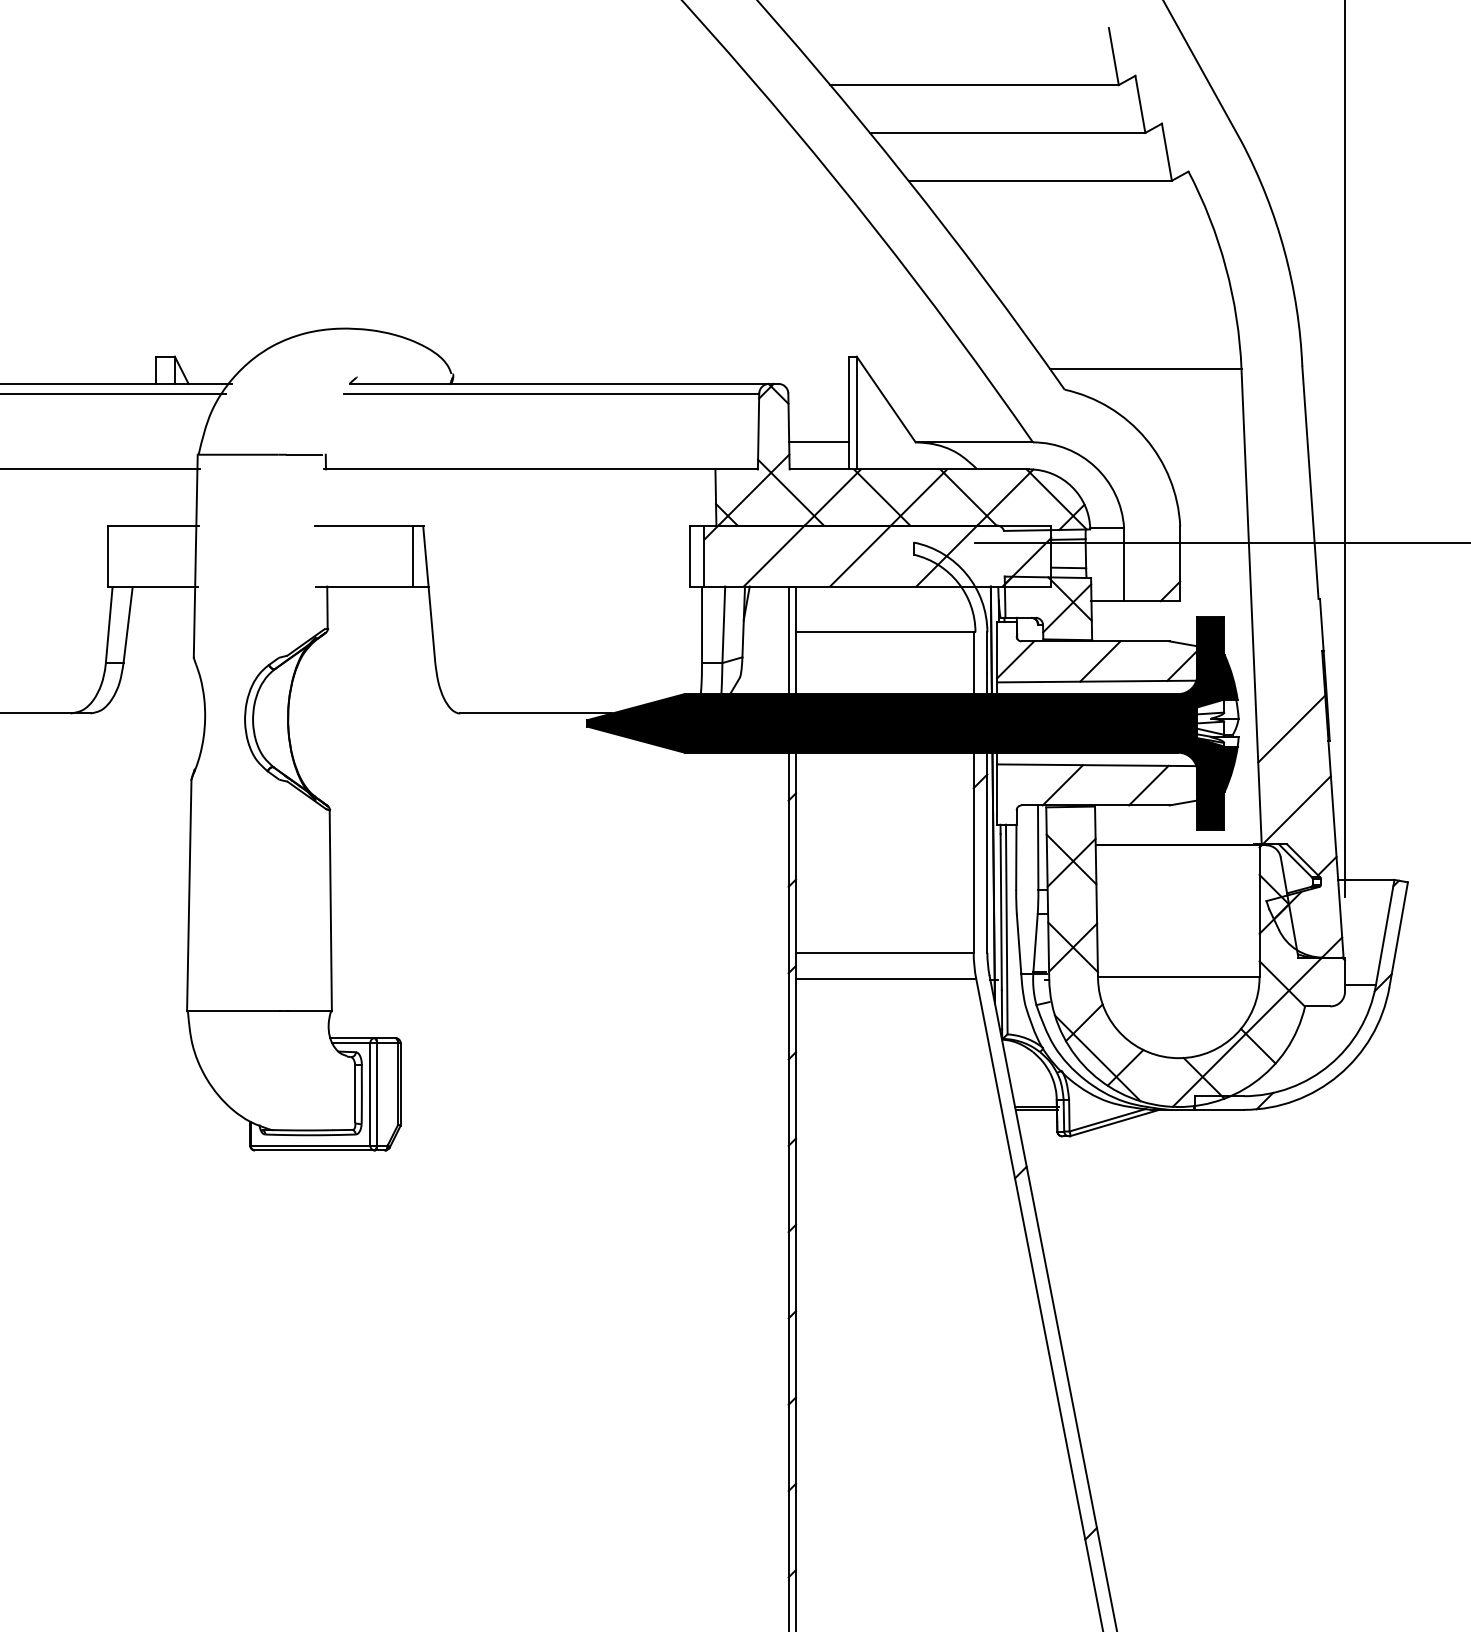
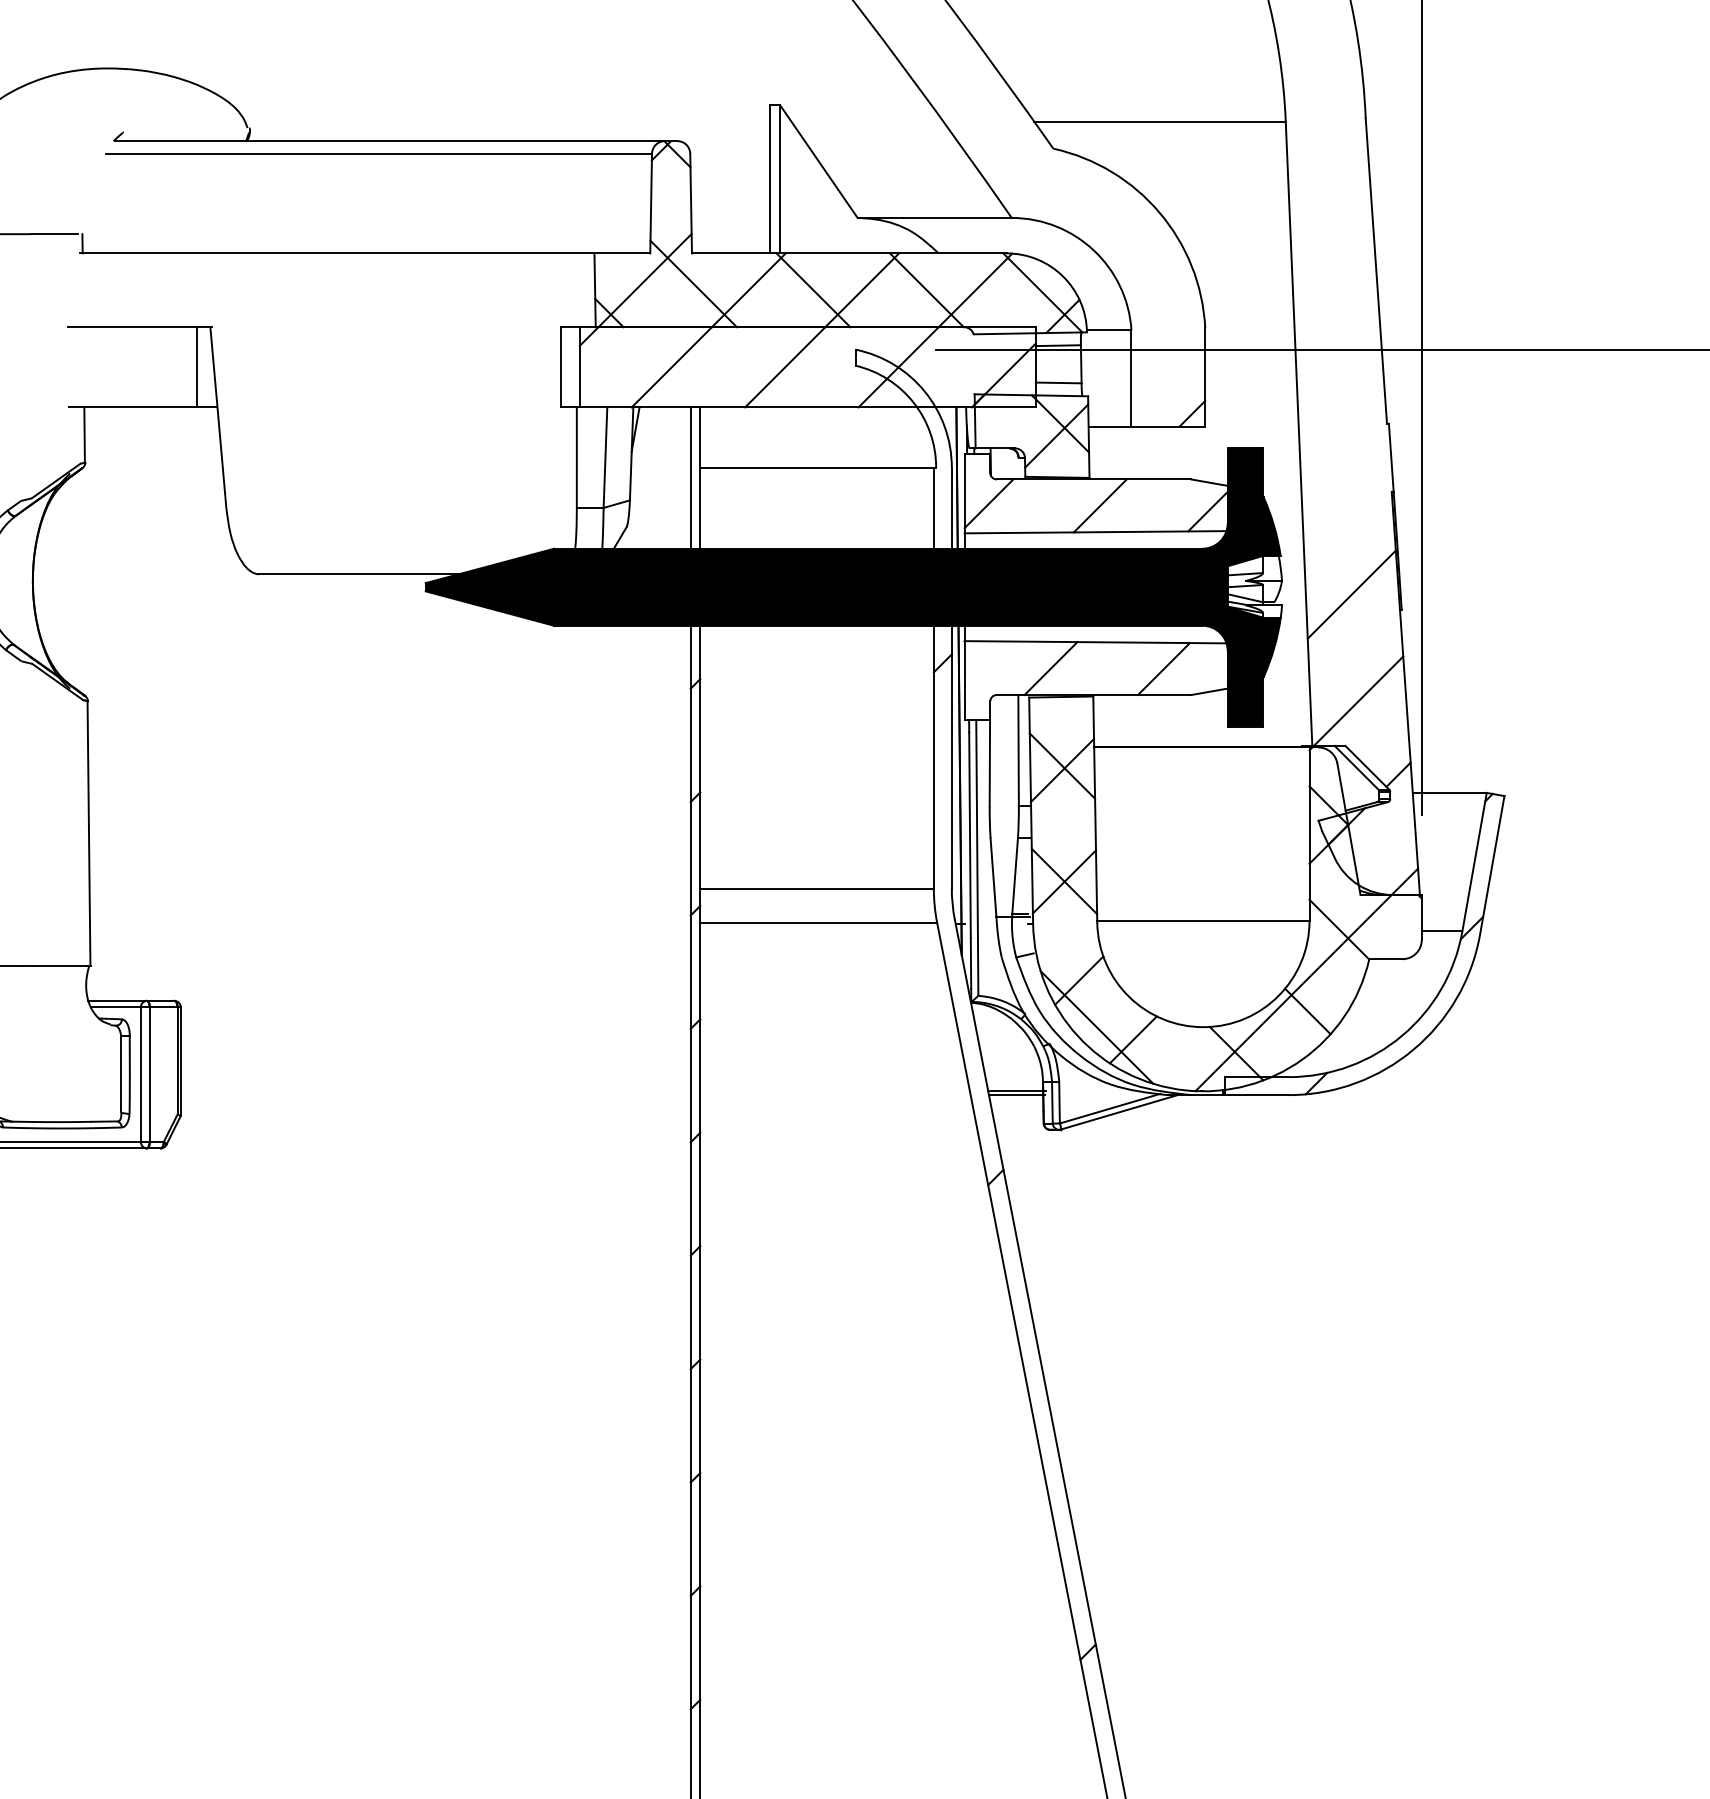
line: (819, 442) -> (731, 218), removed

